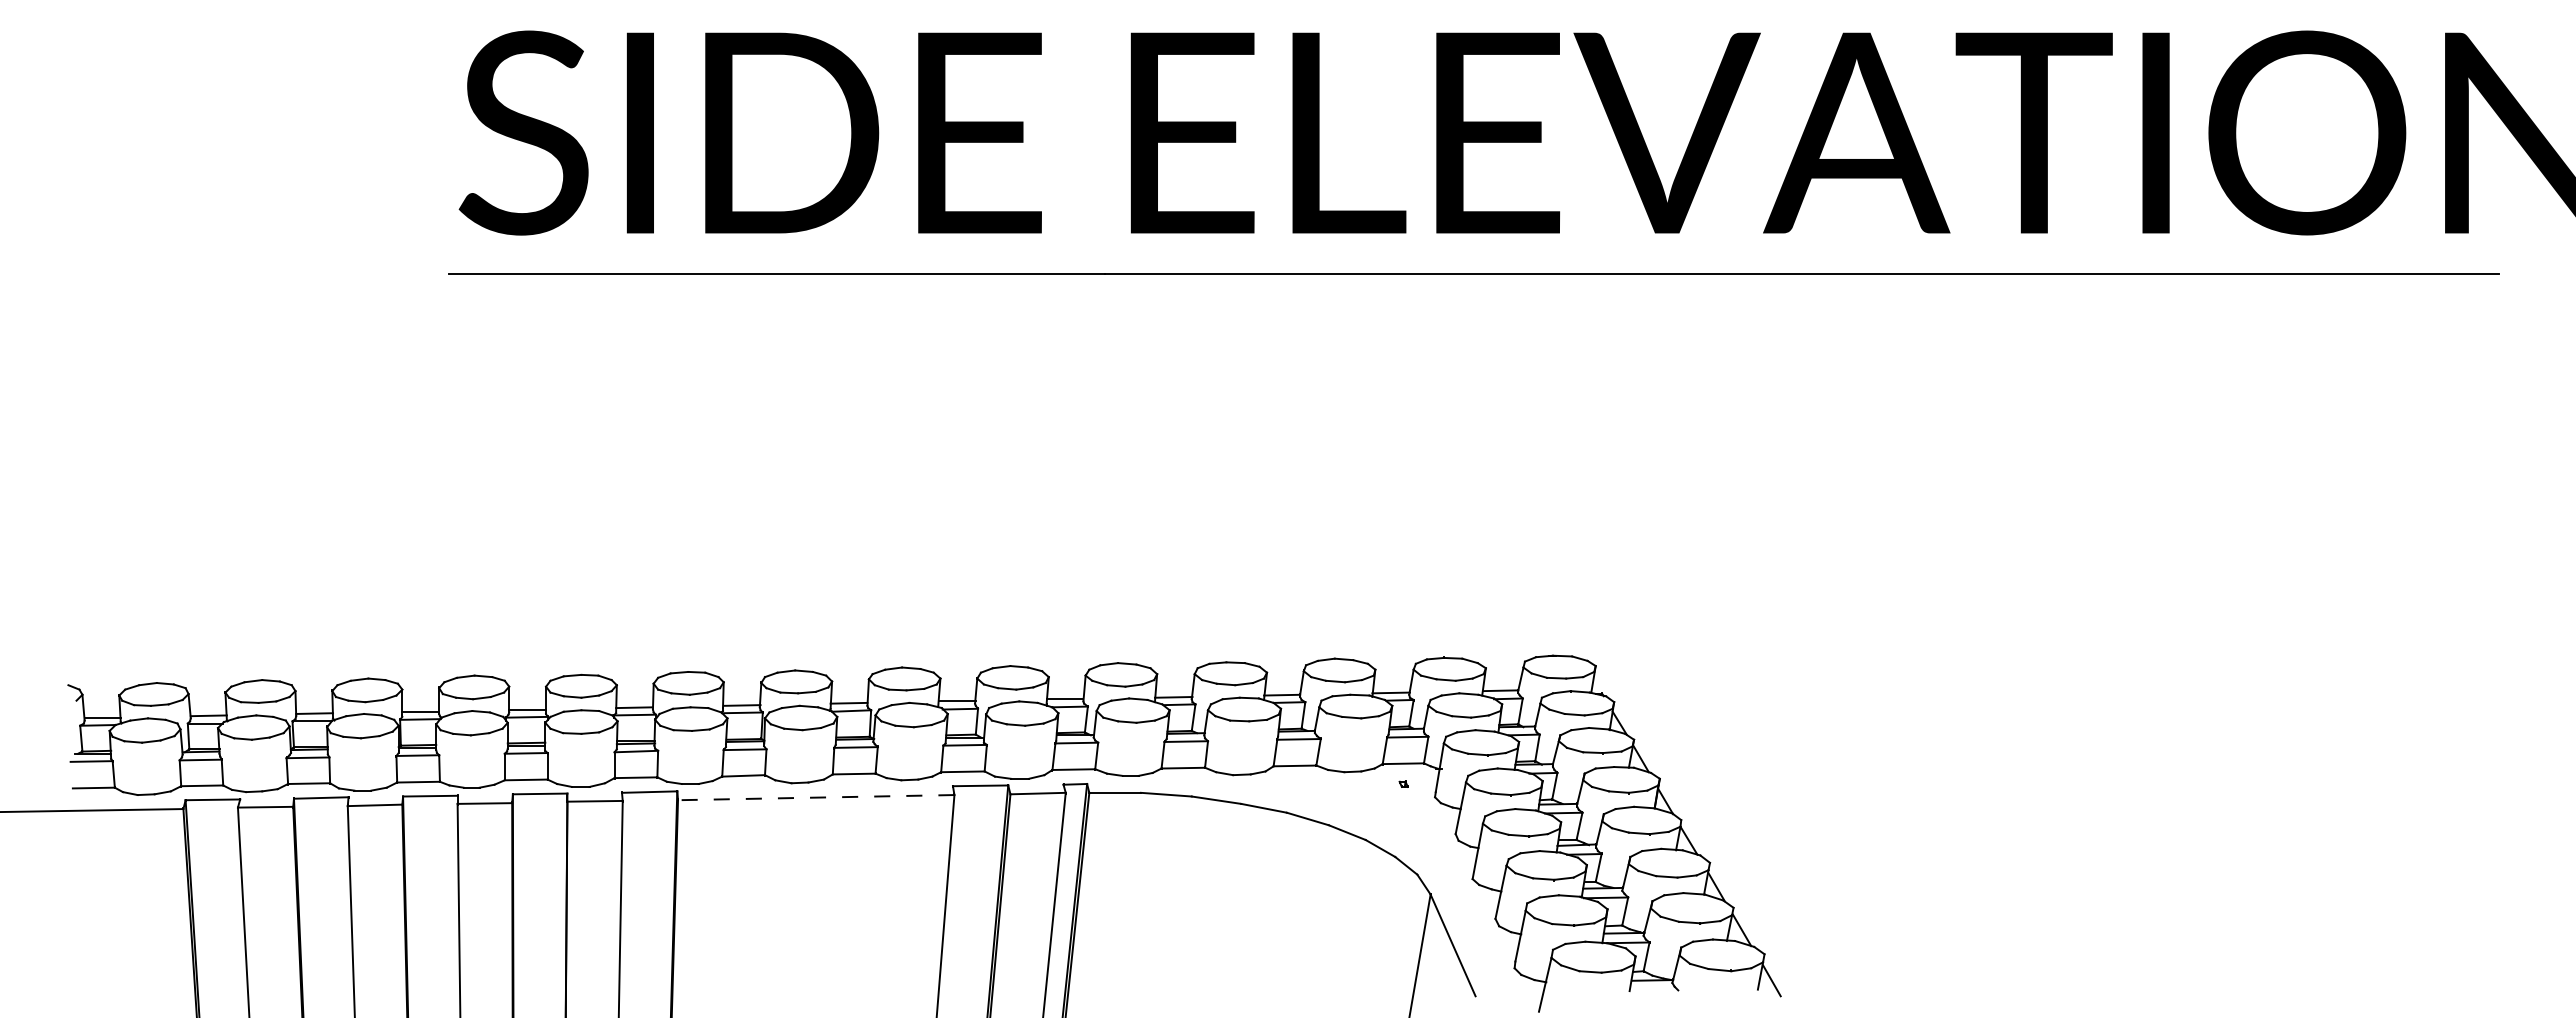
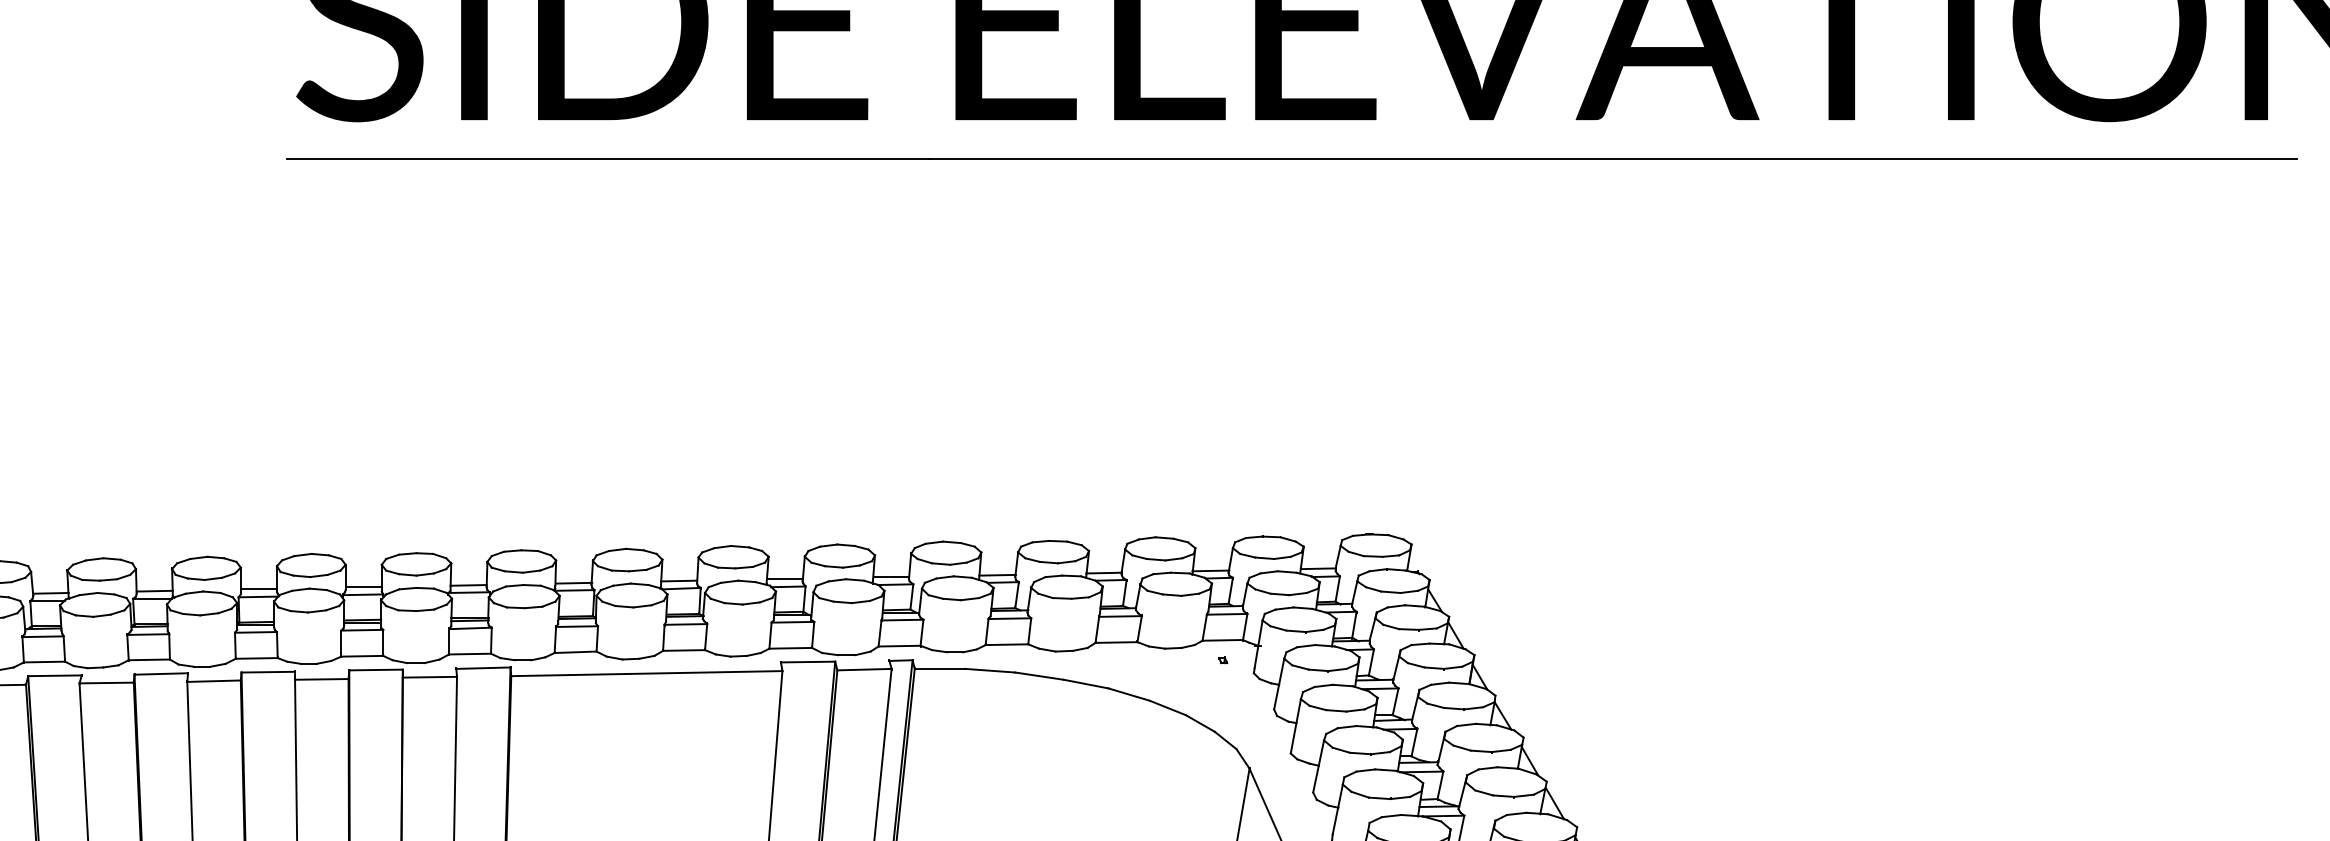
line: (815, 797) -> (646, 673), dashed -> solid

